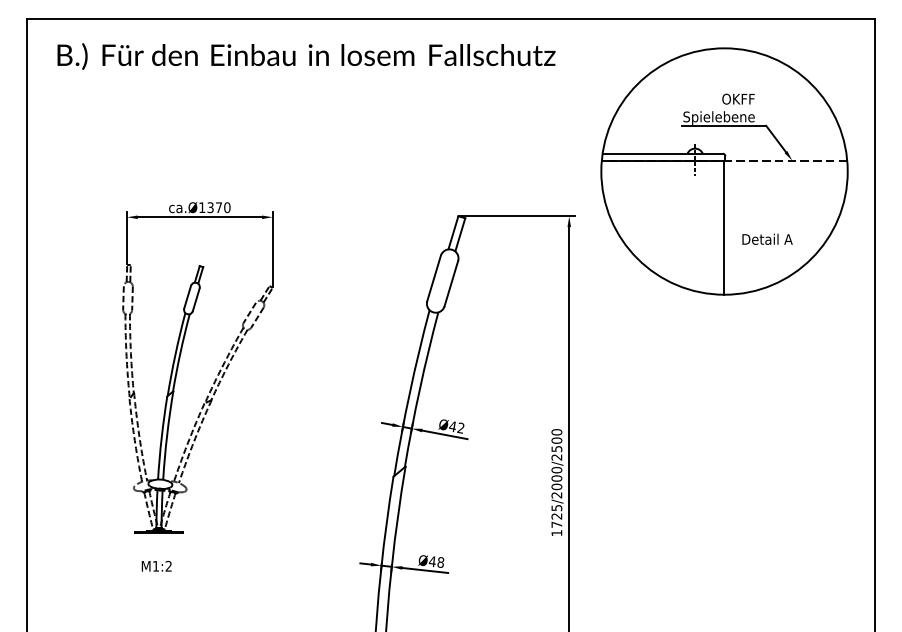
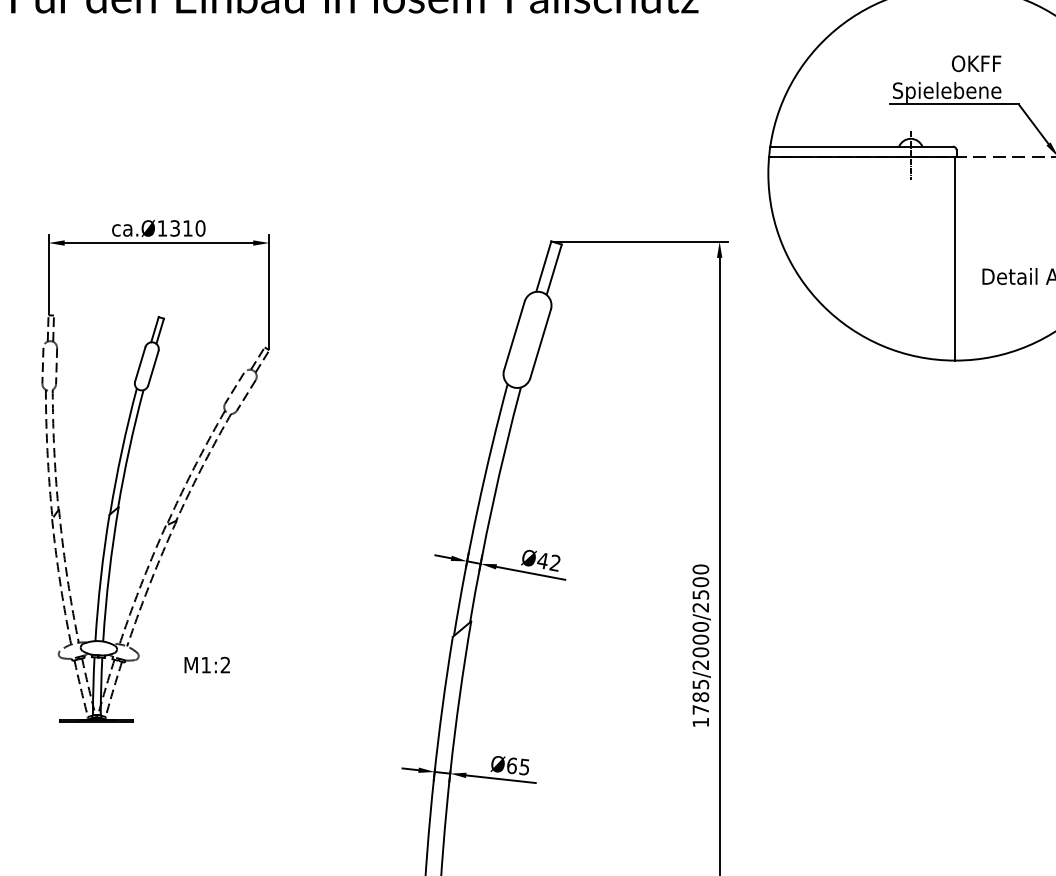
text: (218, 207) -> (187, 228), ca.Ø1370 -> ca.Ø1310
text: (556, 516) -> (700, 697), 1725/2000/2500 -> 1785/2000/2500
text: (436, 561) -> (518, 765), Ø48 -> Ø65
text: (156, 565) -> (206, 663), moved

